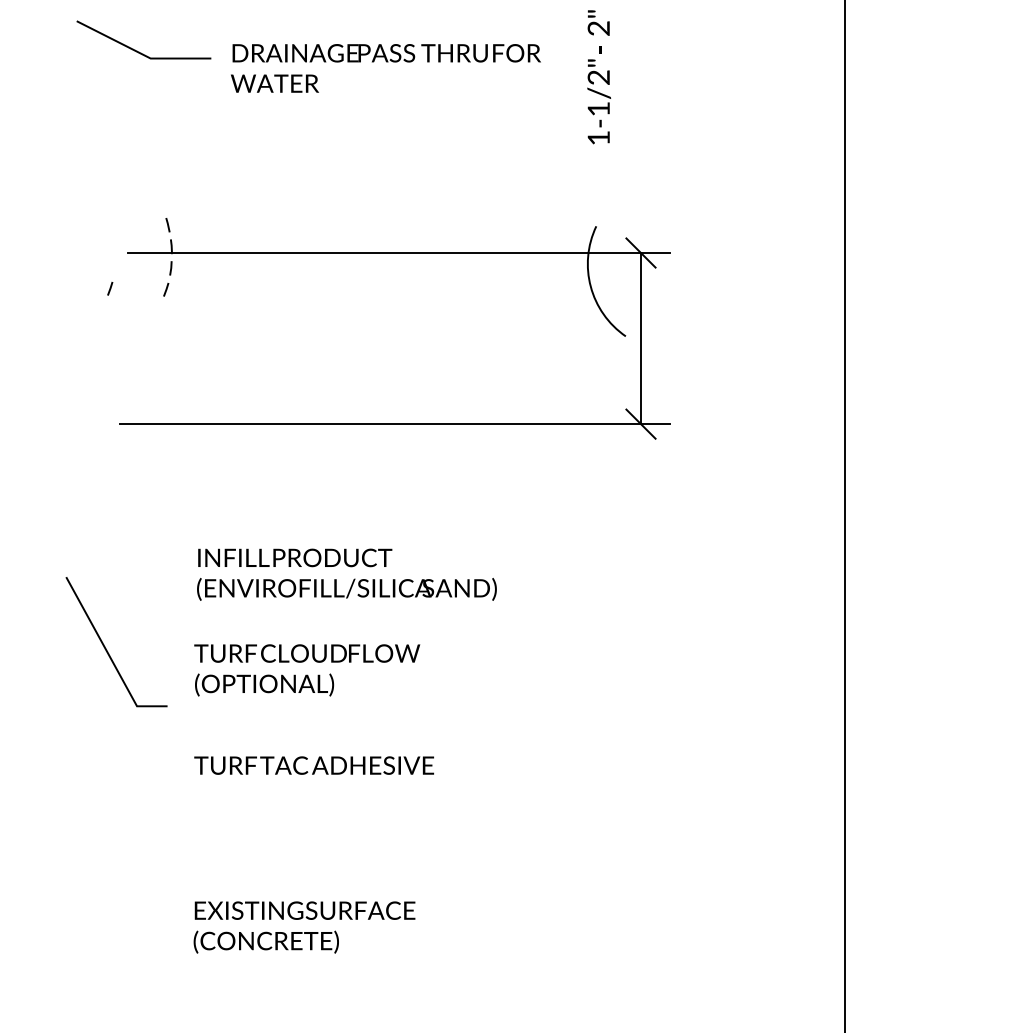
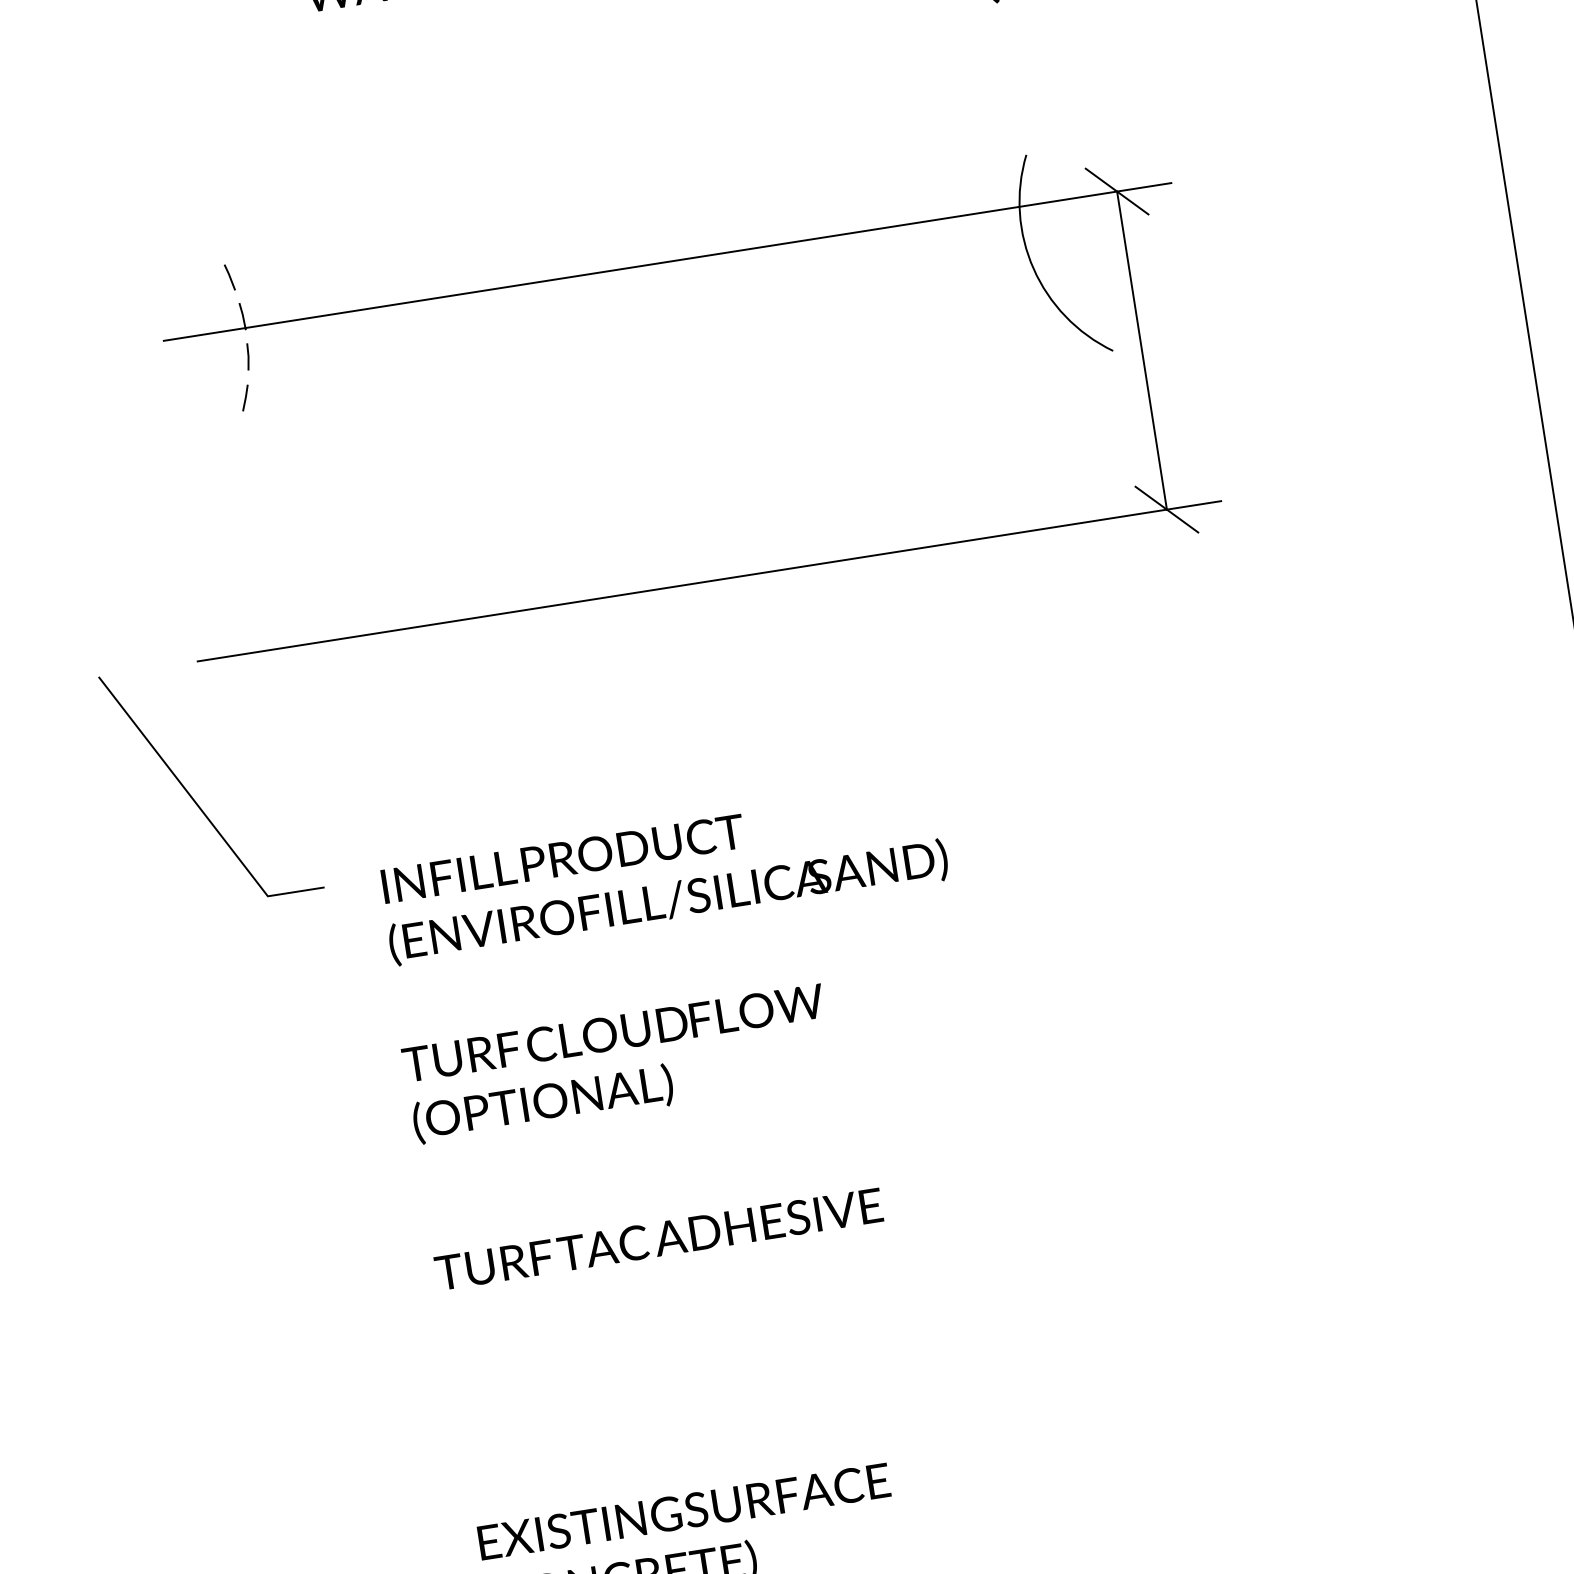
line: (110, 288) -> (141, 411), removed
line: (106, 648) -> (194, 797), moved

